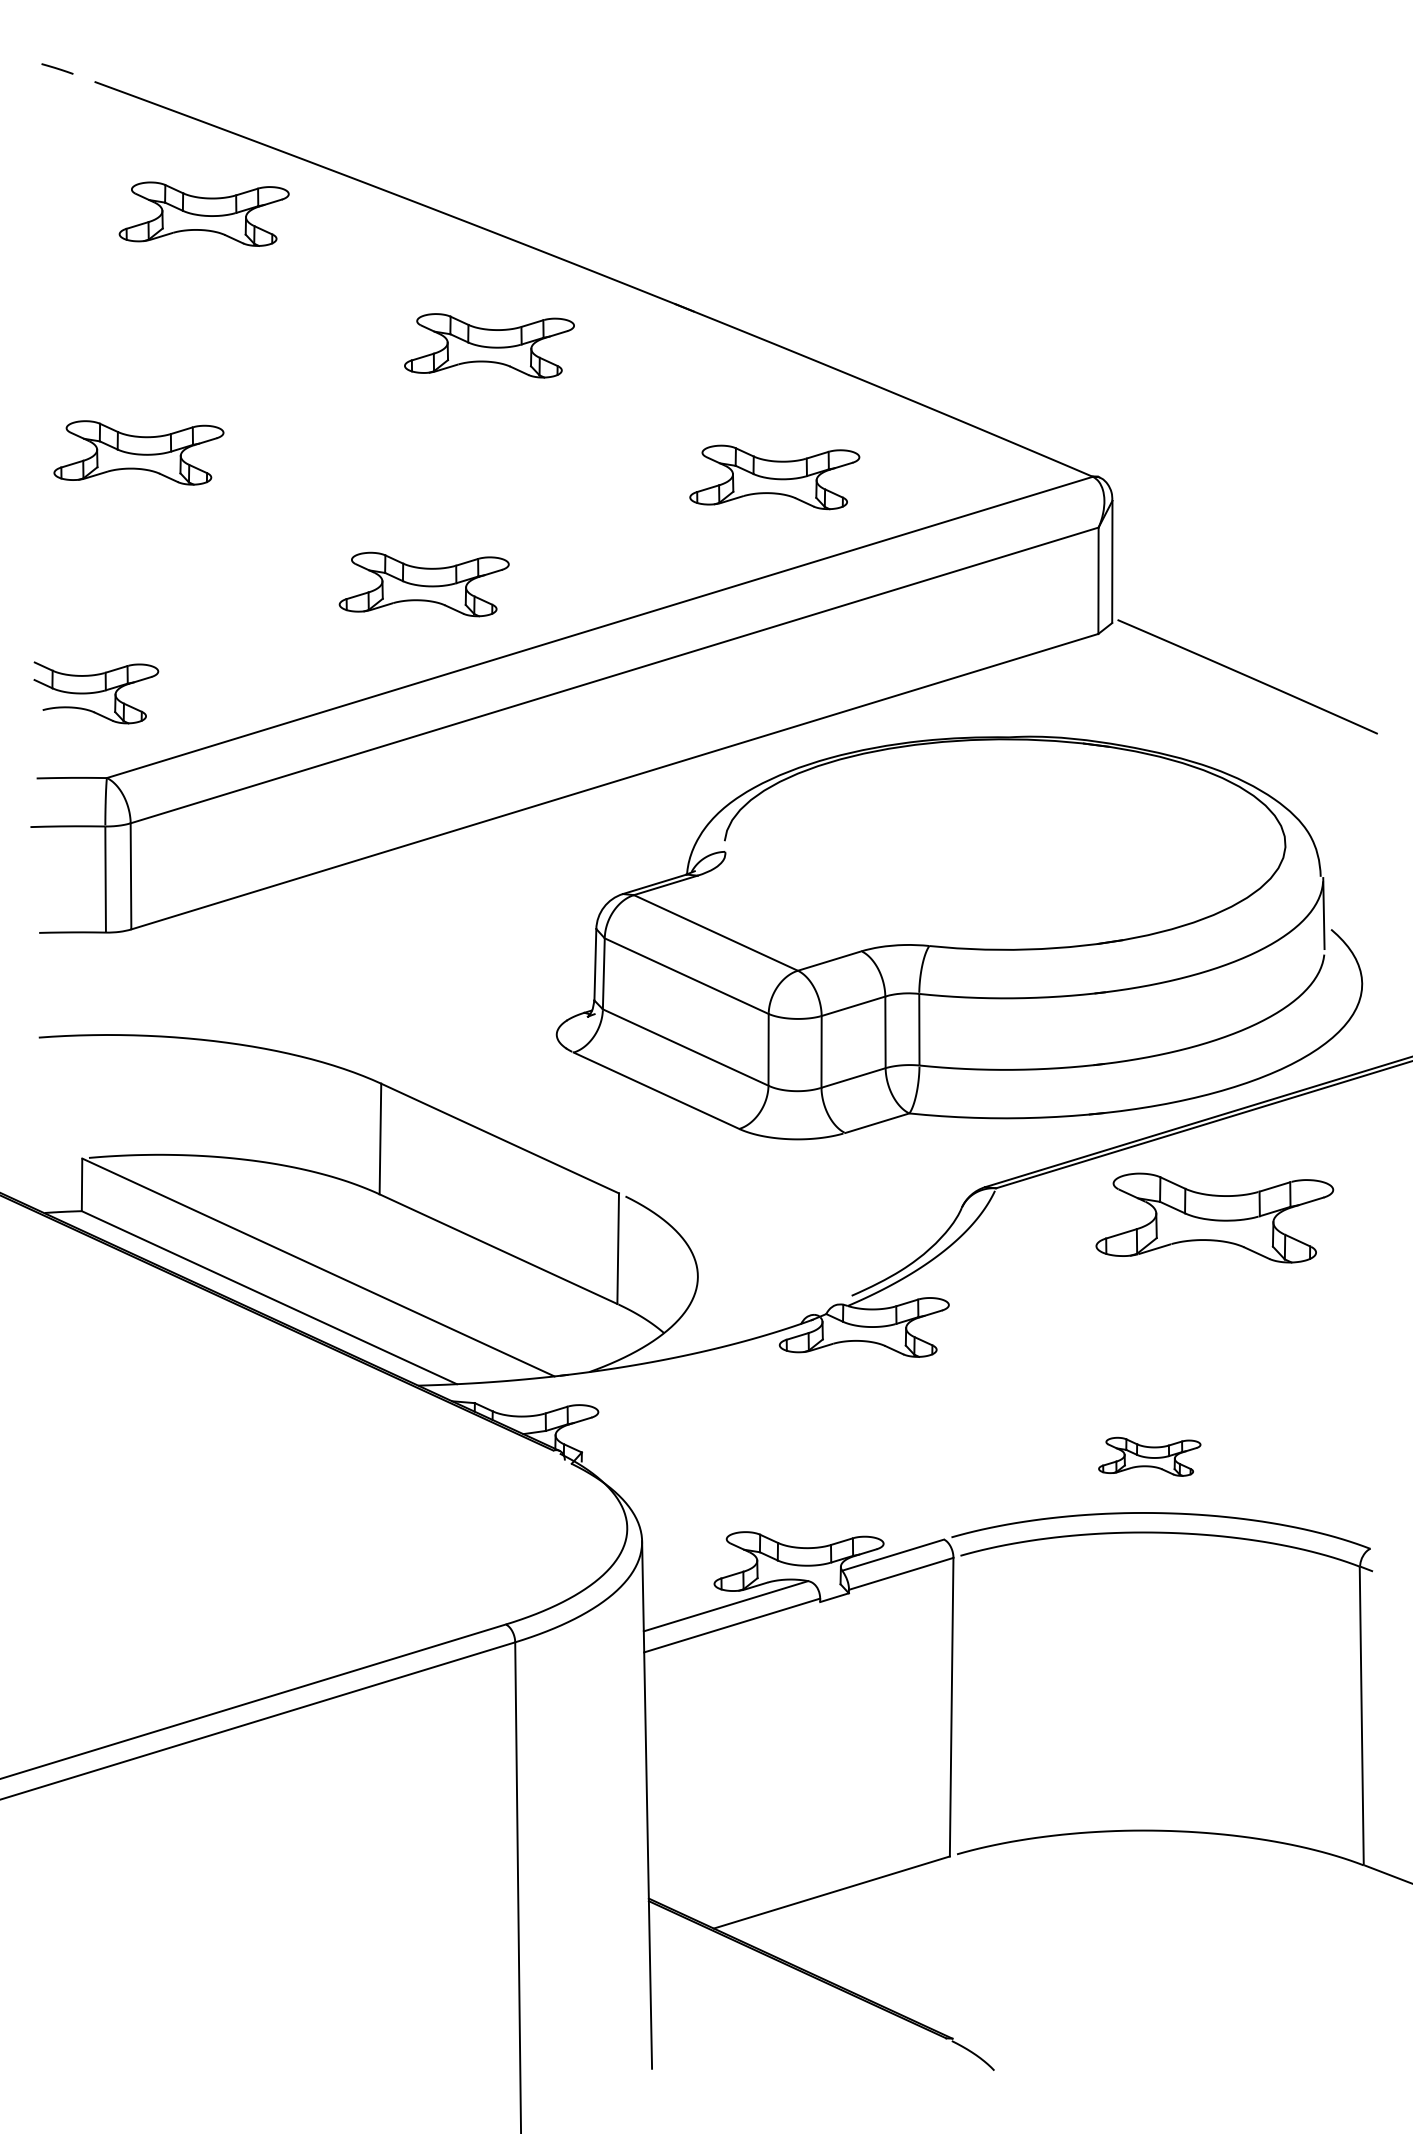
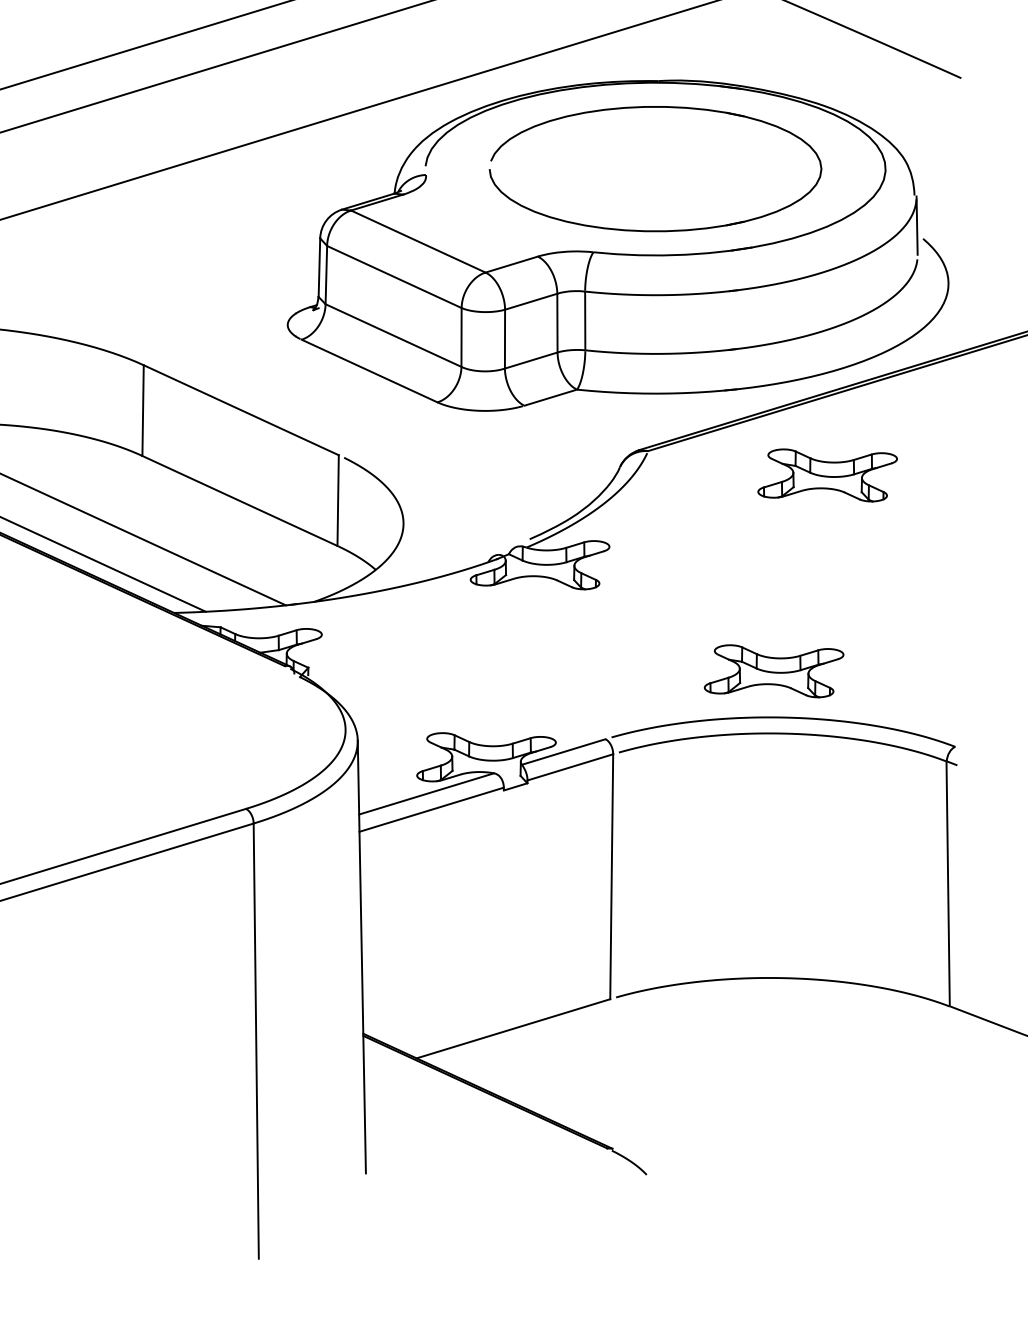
part: (1005, 769) -> (655, 107), added
part: (1214, 1217) -> (827, 475), size x0.71
part: (1149, 1456) -> (774, 671), size x1.67

